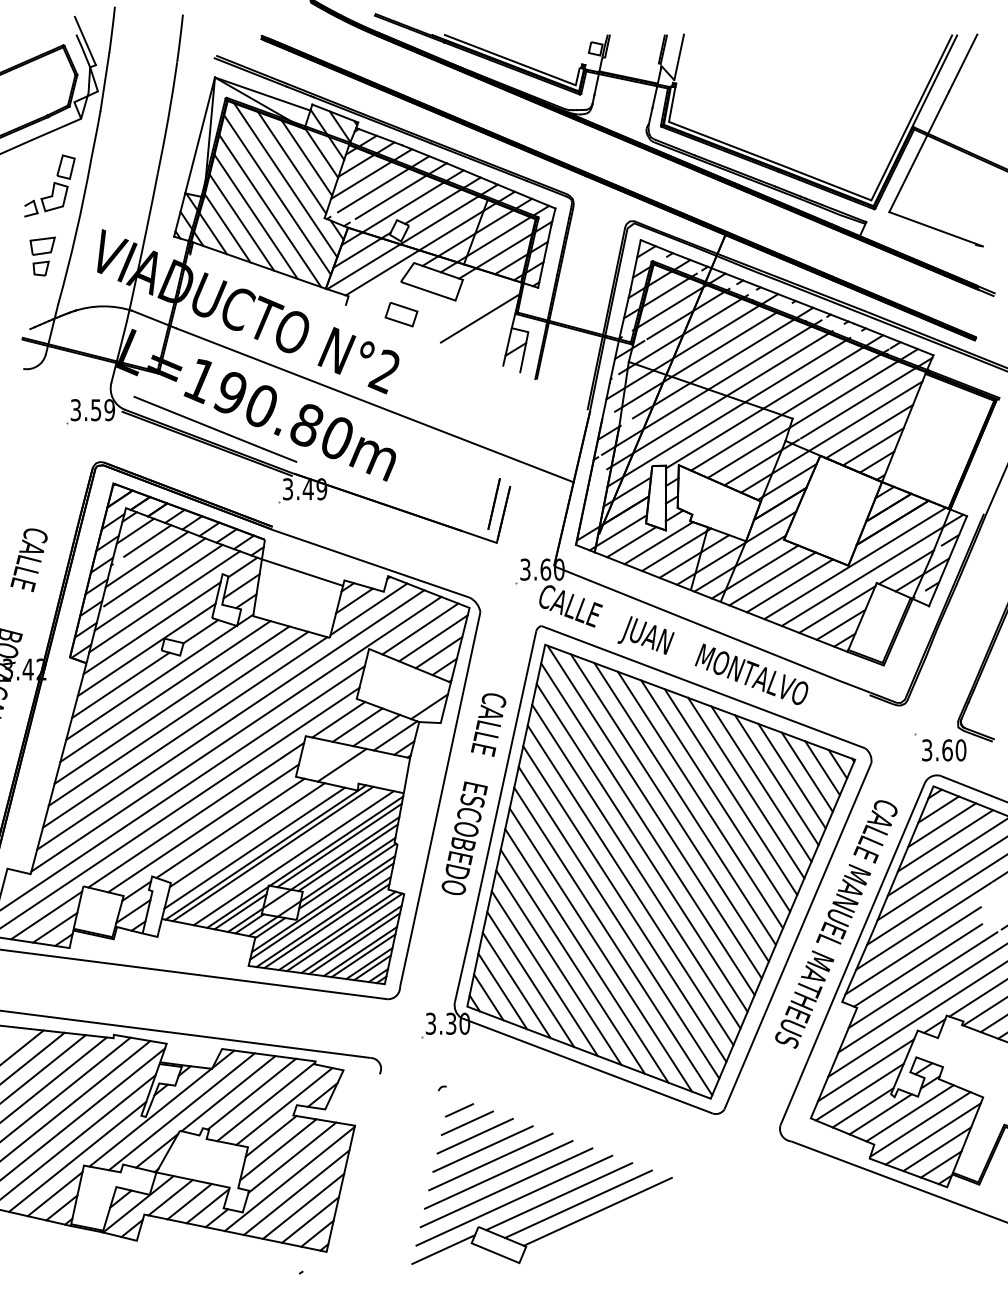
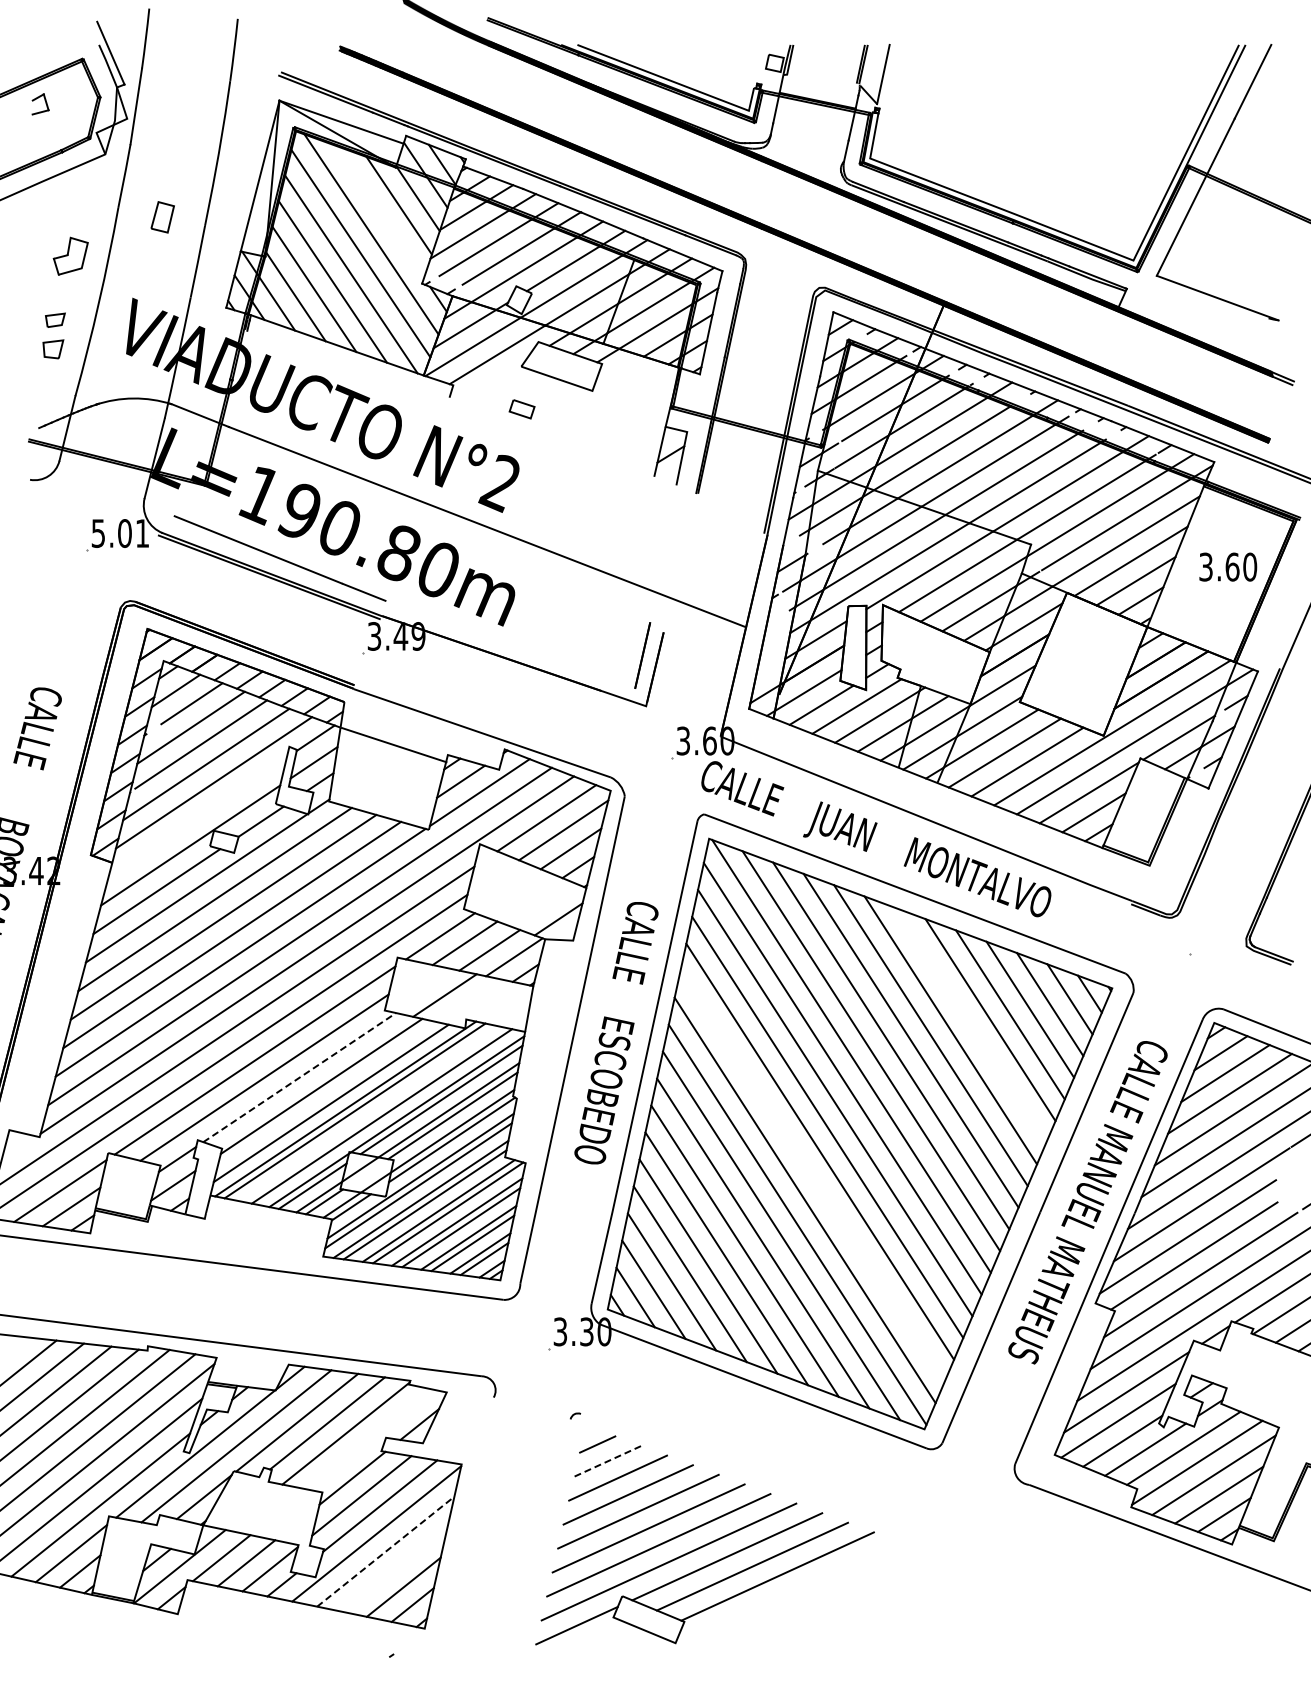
line: (291, 162) -> (379, 211), removed
part: (65, 167) -> (162, 217), moved
part: (31, 208) -> (40, 104), moved
part: (42, 246) -> (55, 320), size x0.6
part: (401, 314) -> (521, 409), size x0.6
line: (480, 317) -> (624, 413), removed
text: (92, 410) -> (120, 533), 3.59 -> 5.01
line: (151, 627) -> (197, 816), removed
text: (944, 749) -> (1228, 566), moved
line: (746, 787) -> (970, 1024), removed
line: (231, 828) -> (300, 1077), solid -> dashed
line: (624, 903) -> (812, 1175), removed
line: (284, 1106) -> (369, 1439), removed
line: (467, 1123) -> (607, 1461), solid -> dashed
line: (296, 1192) -> (385, 1551), solid -> dashed
line: (303, 1206) -> (394, 1569), removed

